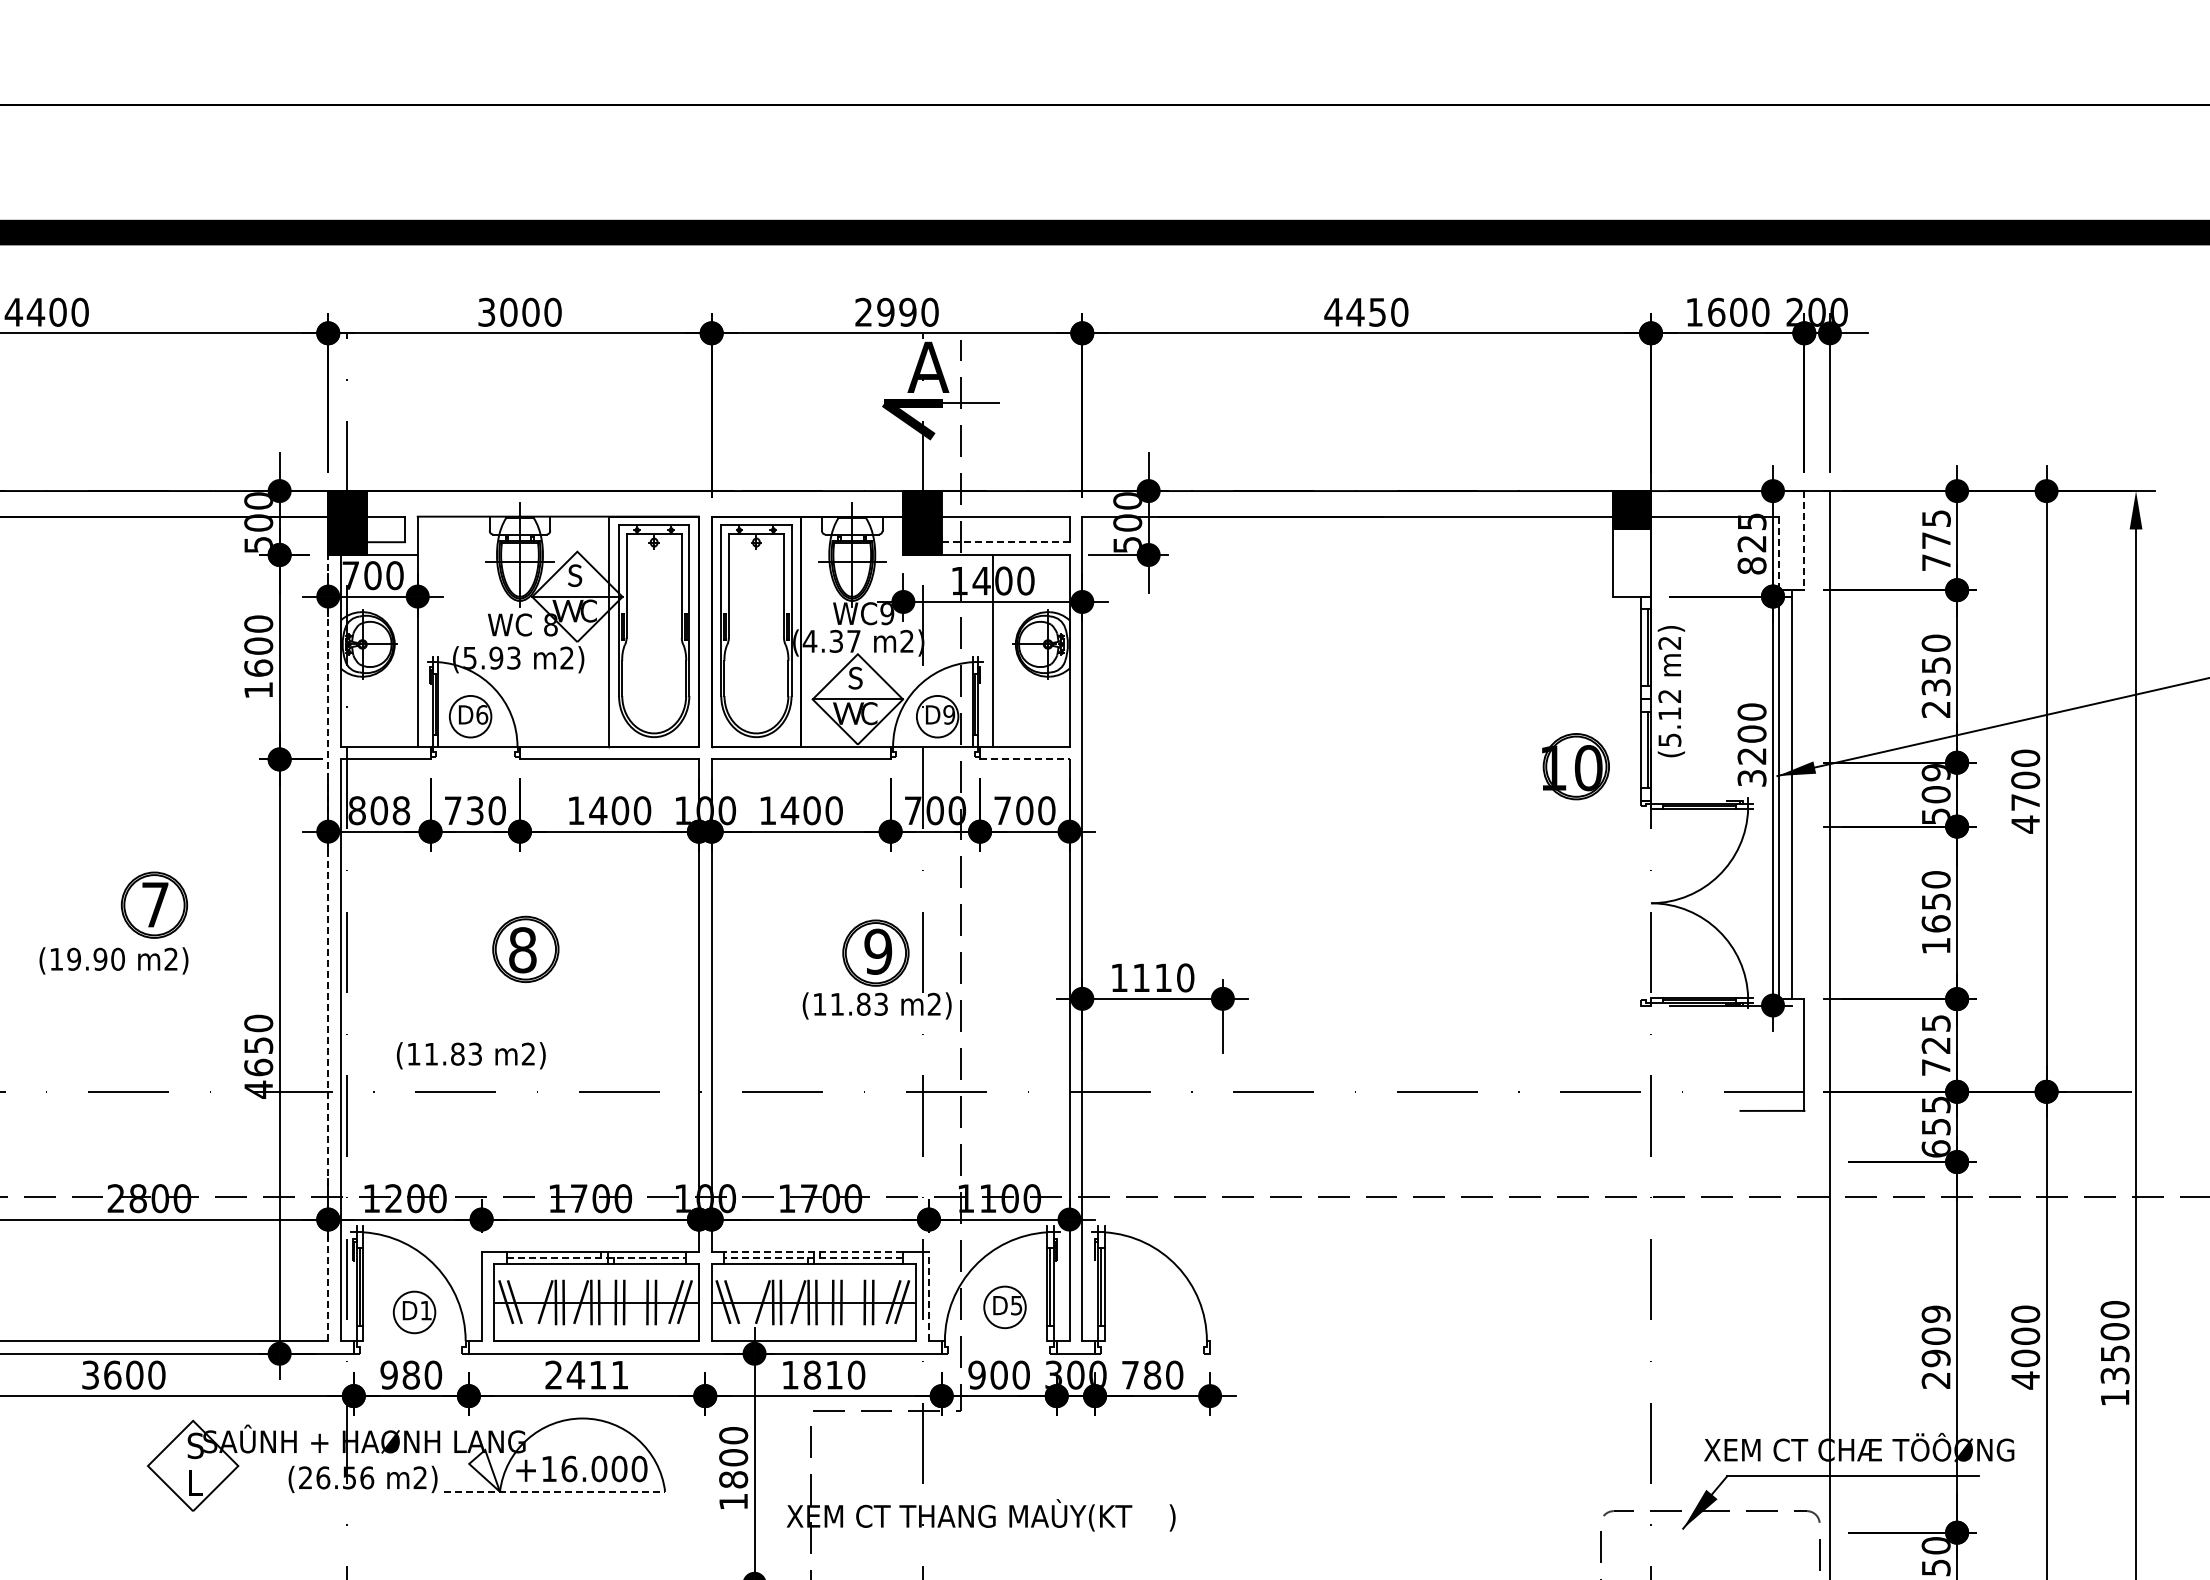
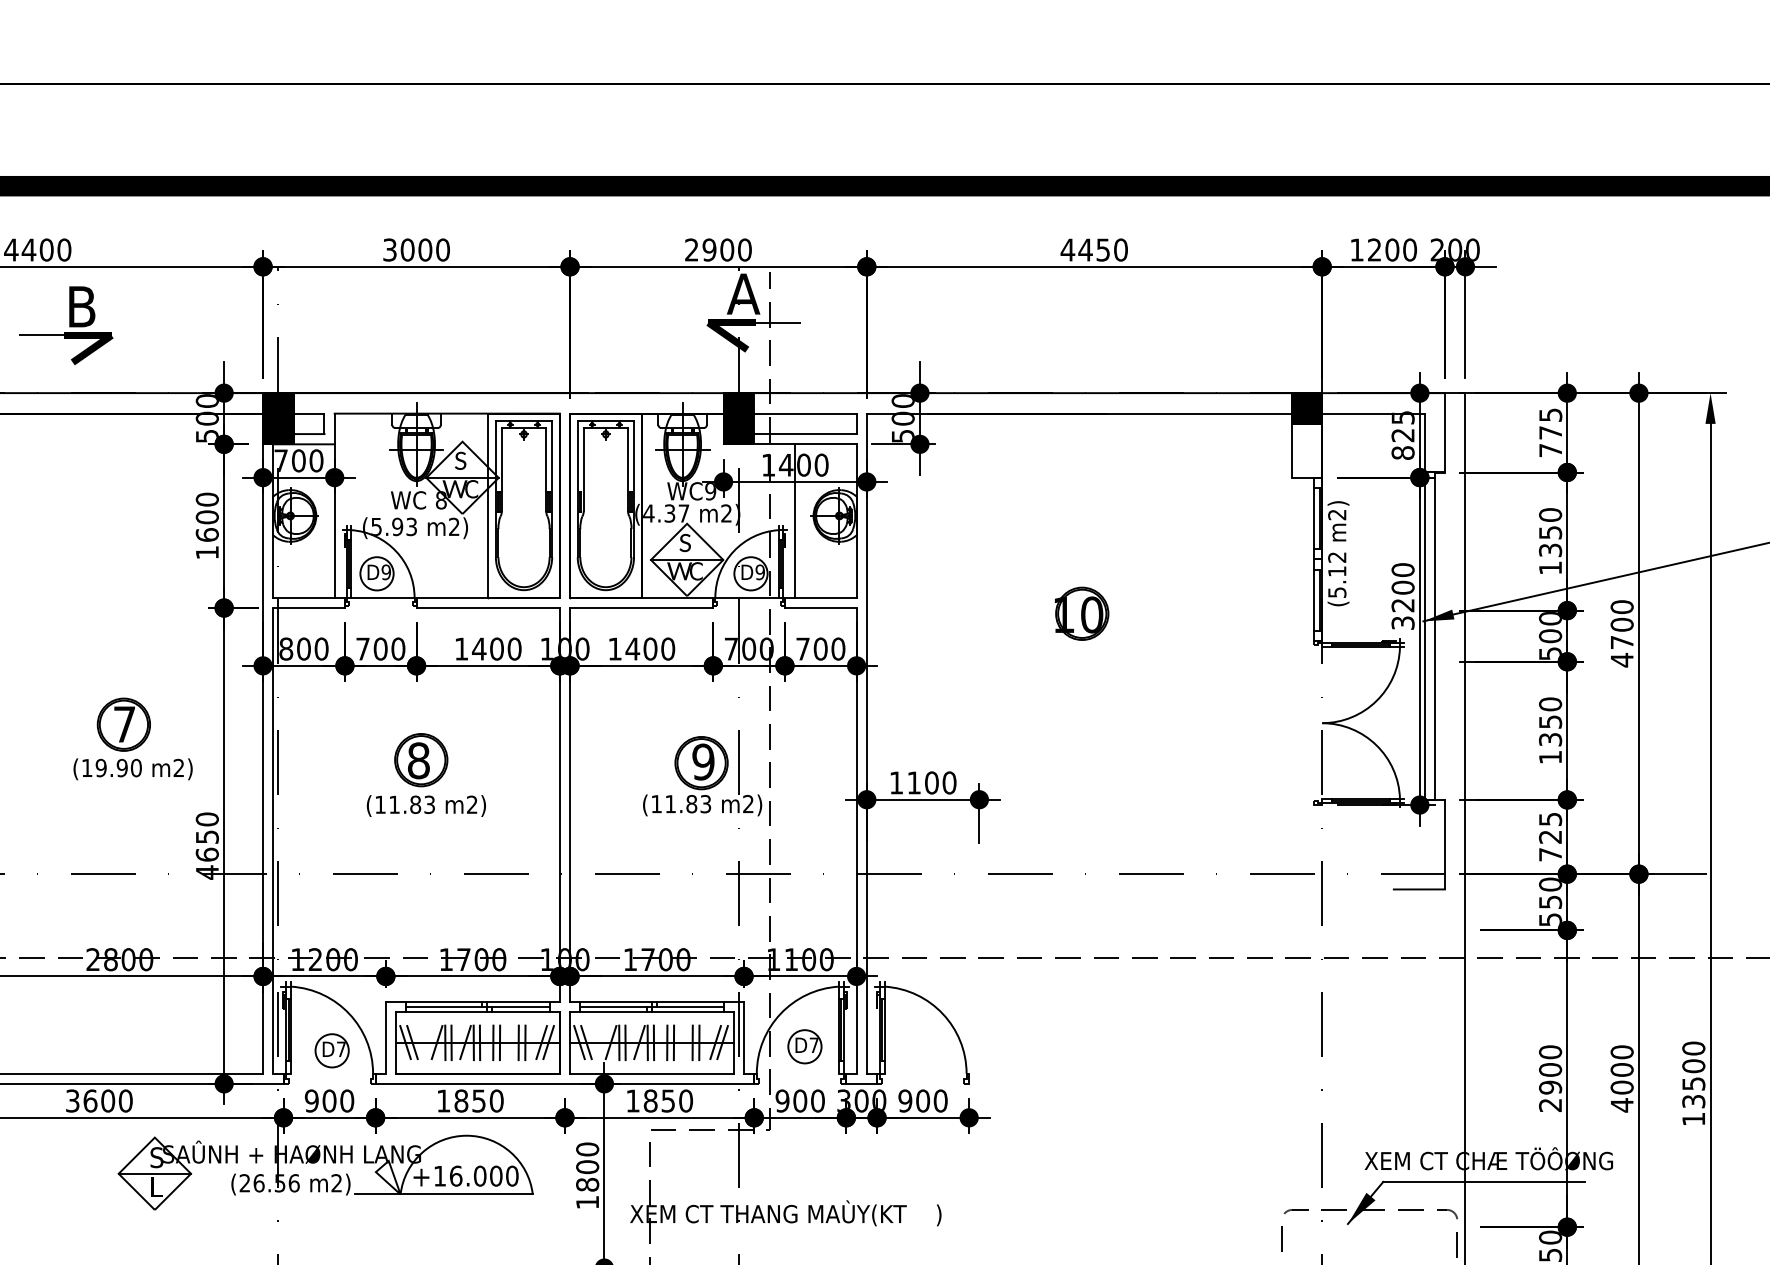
text: (1716, 311) -> (1374, 249), 1600 -> 1200
text: (907, 312) -> (726, 250), 2990 -> 2900
part: (82, 406) -> (66, 325), added
line: (1804, 540) -> (1445, 432), dashed -> solid
line: (1005, 542) -> (805, 434), dashed -> solid
line: (1778, 553) -> (1424, 443), dashed -> solid
text: (1935, 709) -> (1549, 568), 2350 -> 1350
text: (482, 714) -> (386, 572), D6 -> D9
line: (1024, 759) -> (820, 608), dashed -> solid
part: (1575, 766) -> (1081, 613), moved
text: (1935, 772) -> (1549, 618), 509 -> 500
text: (474, 810) -> (380, 648), 730 -> 700
text: (401, 811) -> (321, 649), 808 -> 800
text: (1935, 923) -> (1549, 739), 1650 -> 1350
line: (328, 928) -> (263, 743), dashed -> solid
text: (113, 960) -> (132, 769), moved
text: (1163, 977) -> (931, 782), 1110 -> 1100
text: (470, 1055) -> (425, 805), moved
text: (1935, 1126) -> (1549, 901), 655 -> 550
line: (813, 1251) -> (651, 1002), dashed -> solid
line: (597, 1257) -> (478, 1006), dashed -> solid
line: (813, 1257) -> (651, 1006), dashed -> solid
line: (928, 1296) -> (743, 1038), dashed -> solid
text: (1016, 1305) -> (814, 1045), D5 -> D7
text: (425, 1310) -> (340, 1049), D1 -> D7
text: (1935, 1314) -> (1549, 1052), 2909 -> 2900
text: (586, 1374) -> (469, 1100), 2411 -> 1850
text: (1141, 1374) -> (914, 1100), 780 -> 900
text: (410, 1375) -> (328, 1101), 980 -> 900
text: (834, 1375) -> (668, 1101), 1810 -> 1850
line: (192, 1466) -> (154, 1174), added
line: (554, 1491) -> (444, 1194), dashed -> solid

